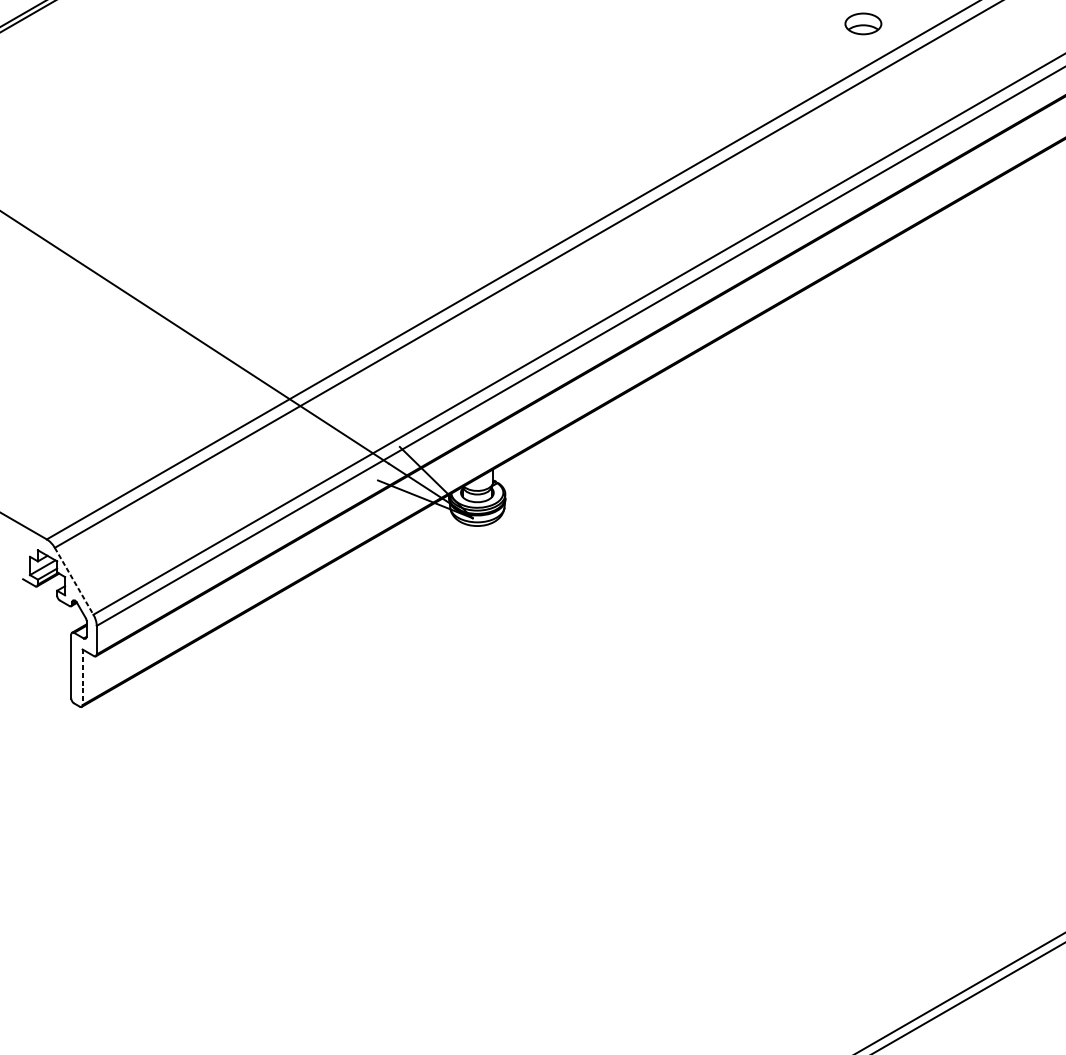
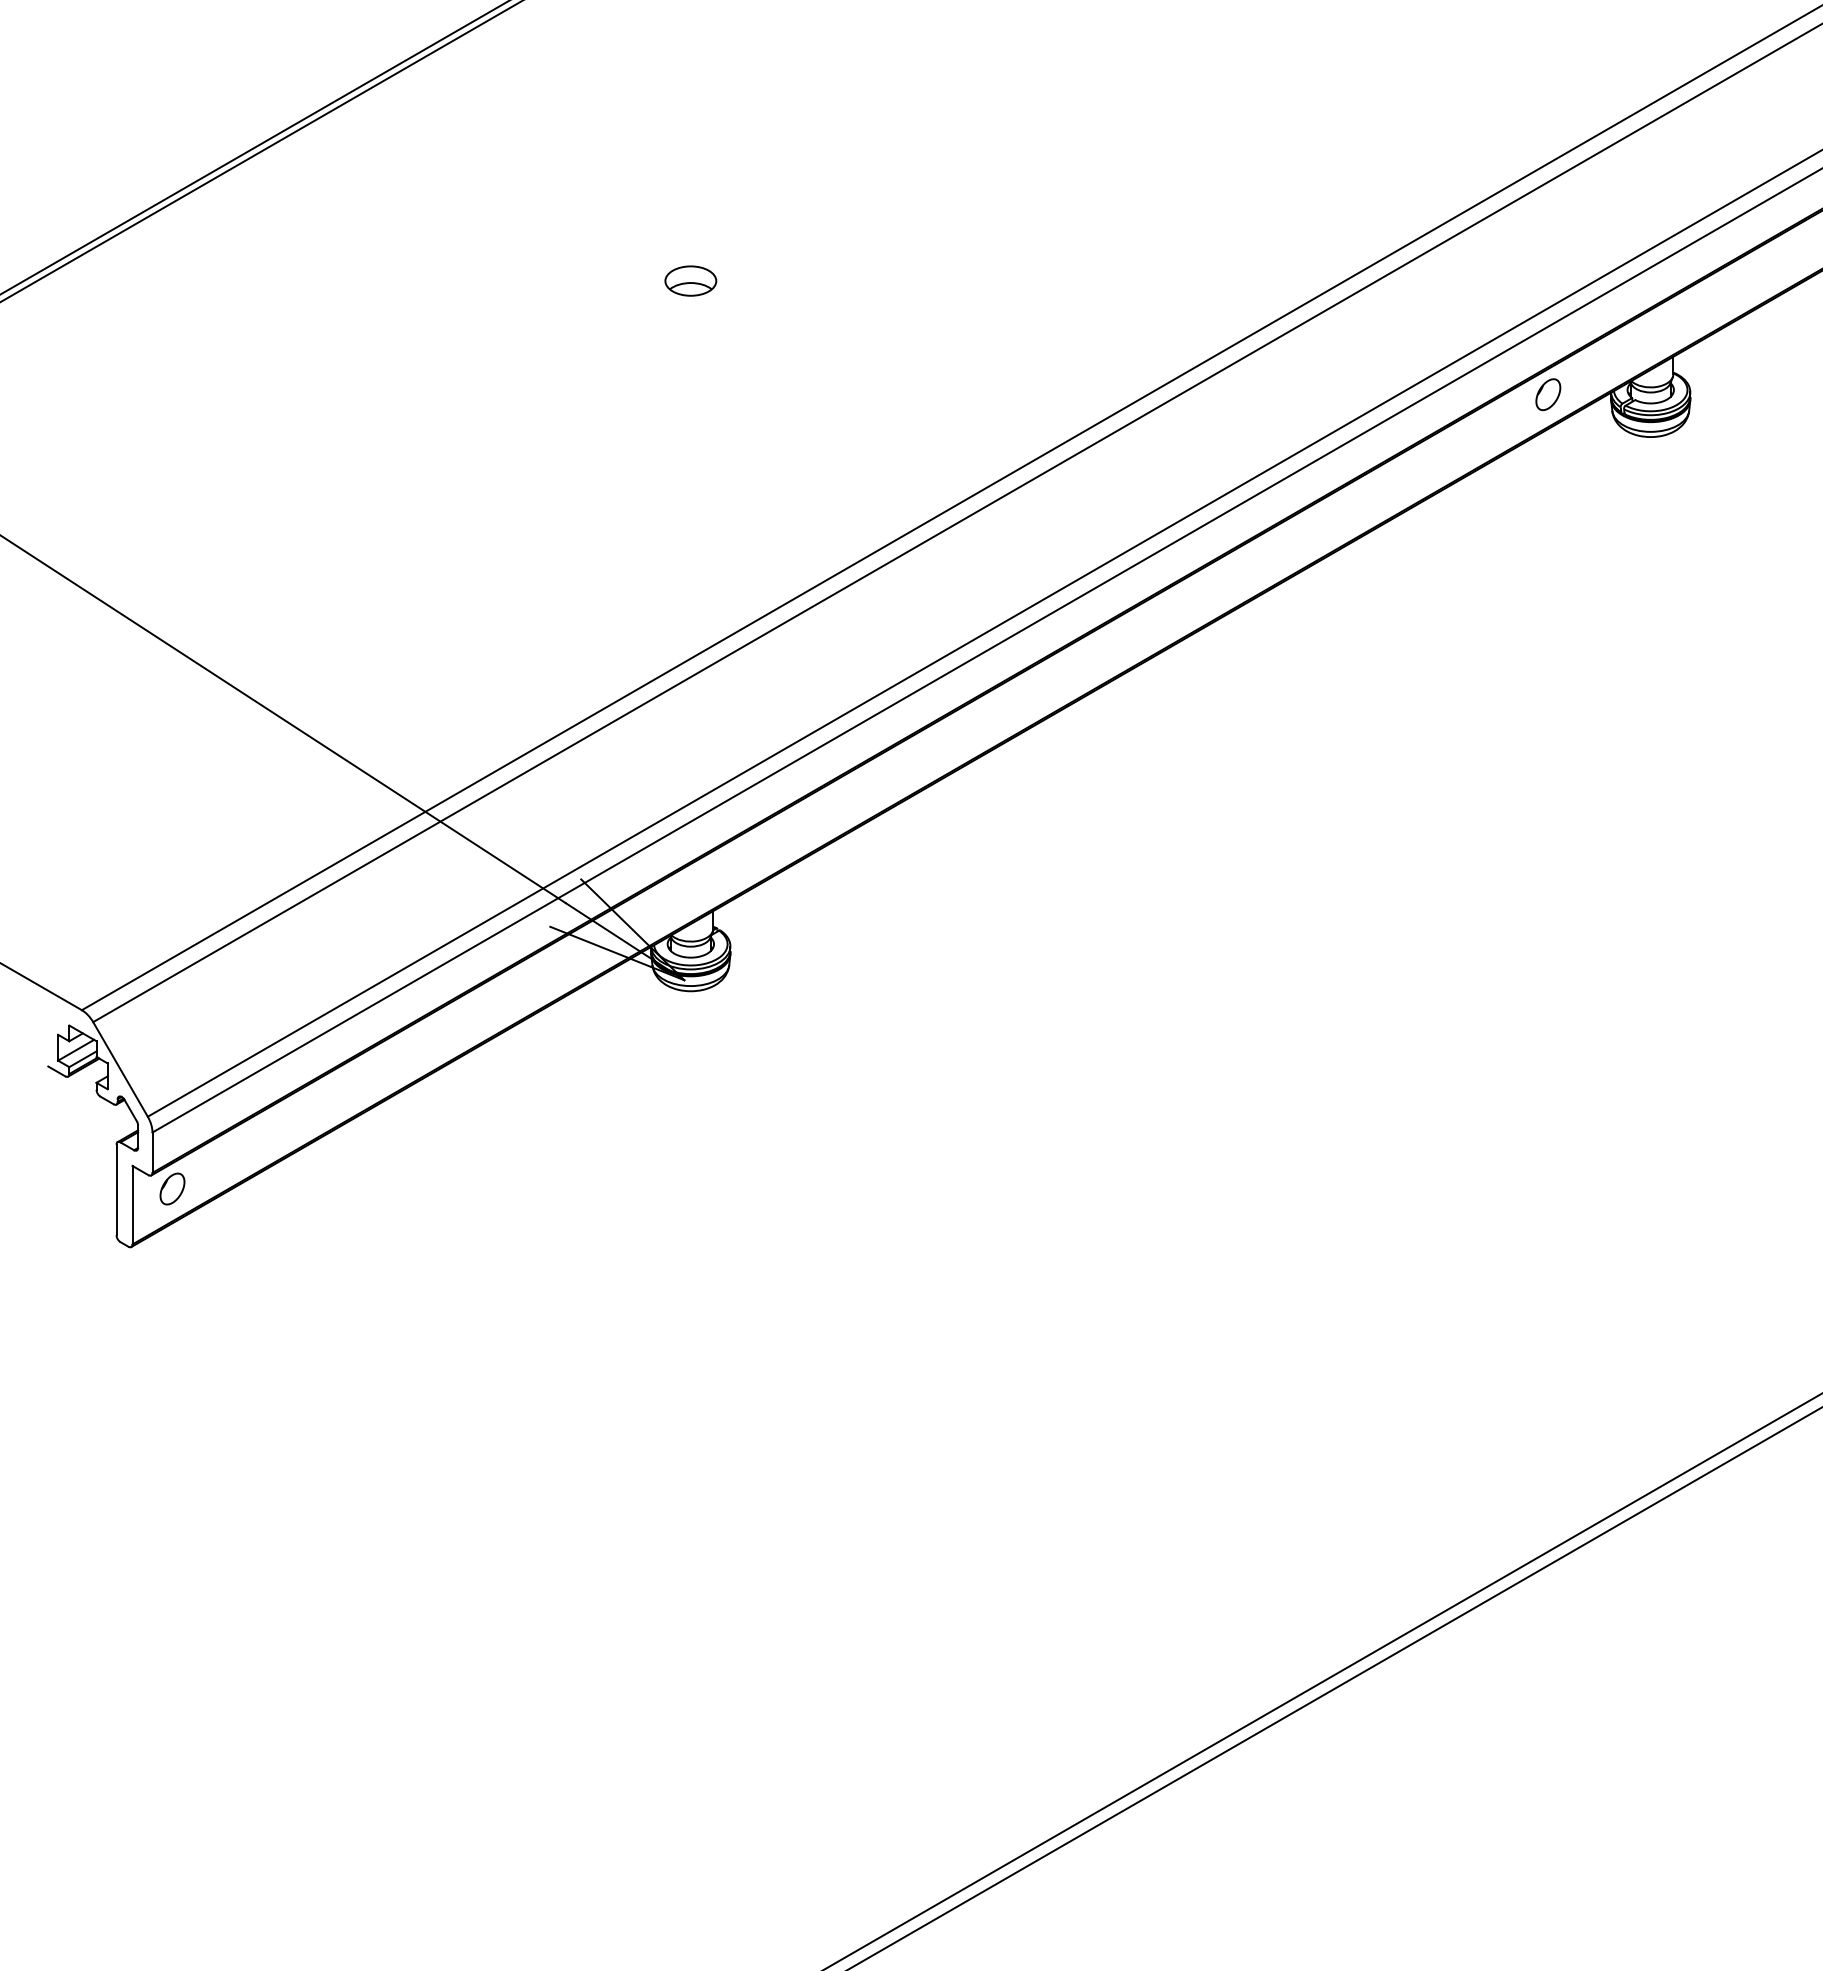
part: (863, 23) -> (690, 280), moved
line: (74, 581) -> (120, 1069), dashed -> solid
part: (110, 665) -> (172, 1188), added
line: (82, 677) -> (132, 1205), dashed -> solid

